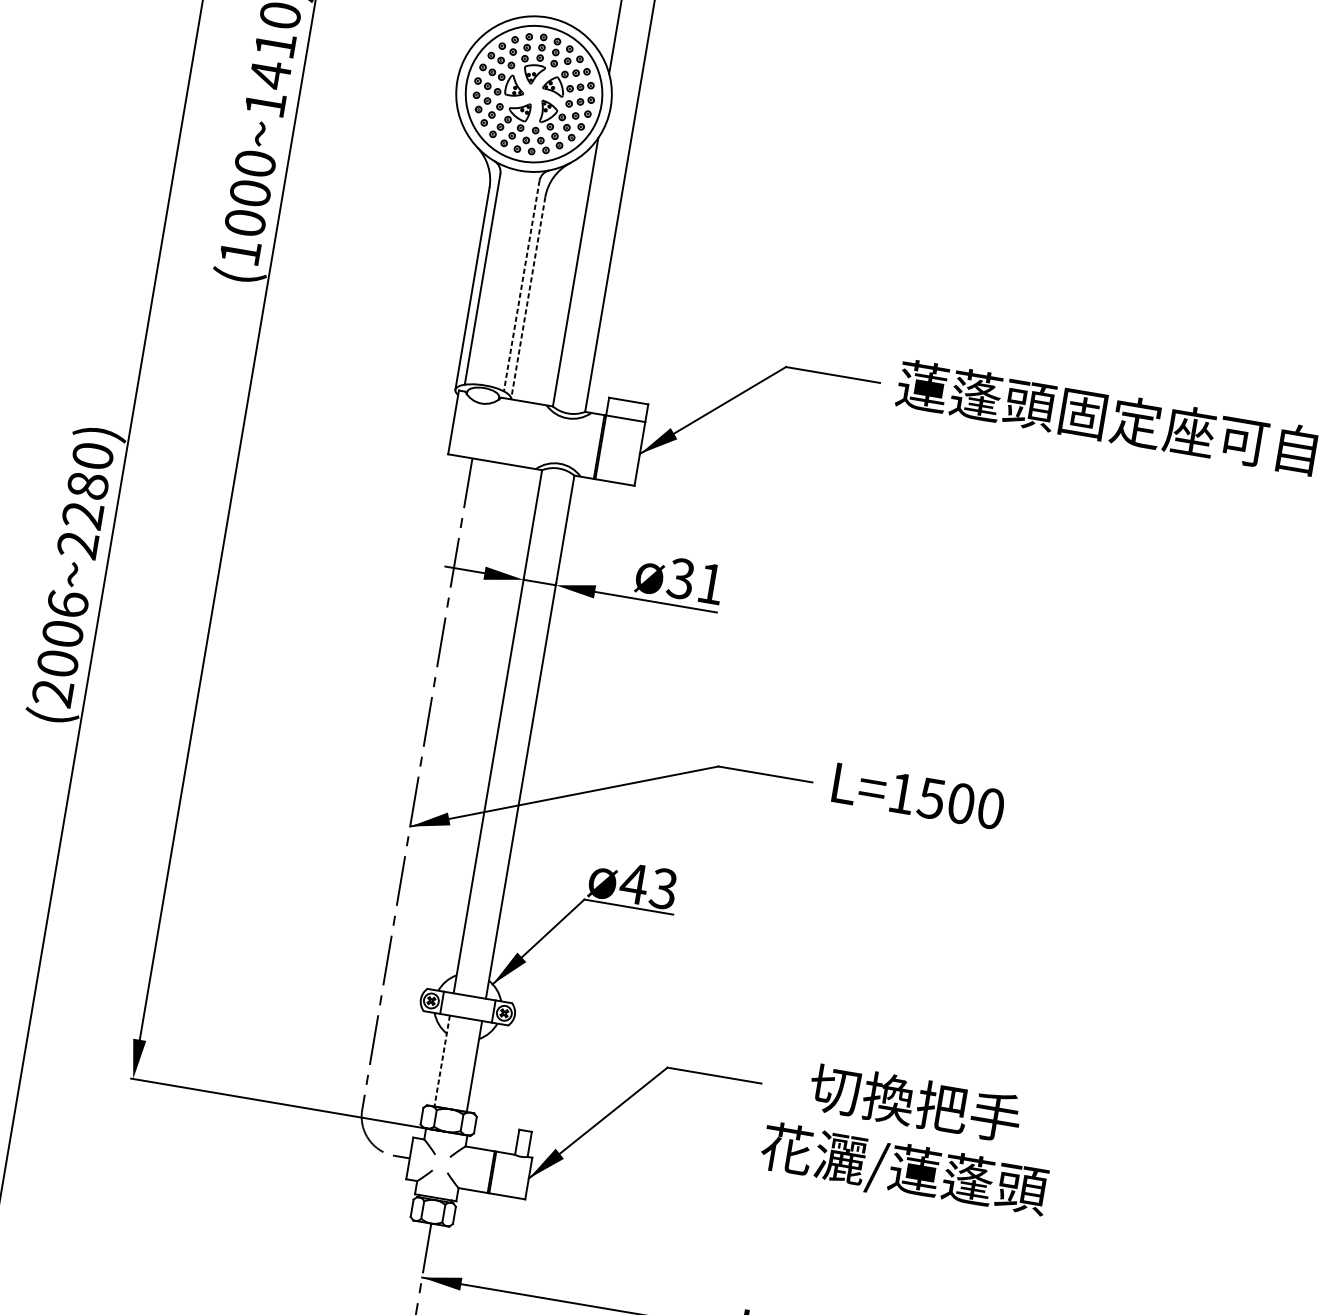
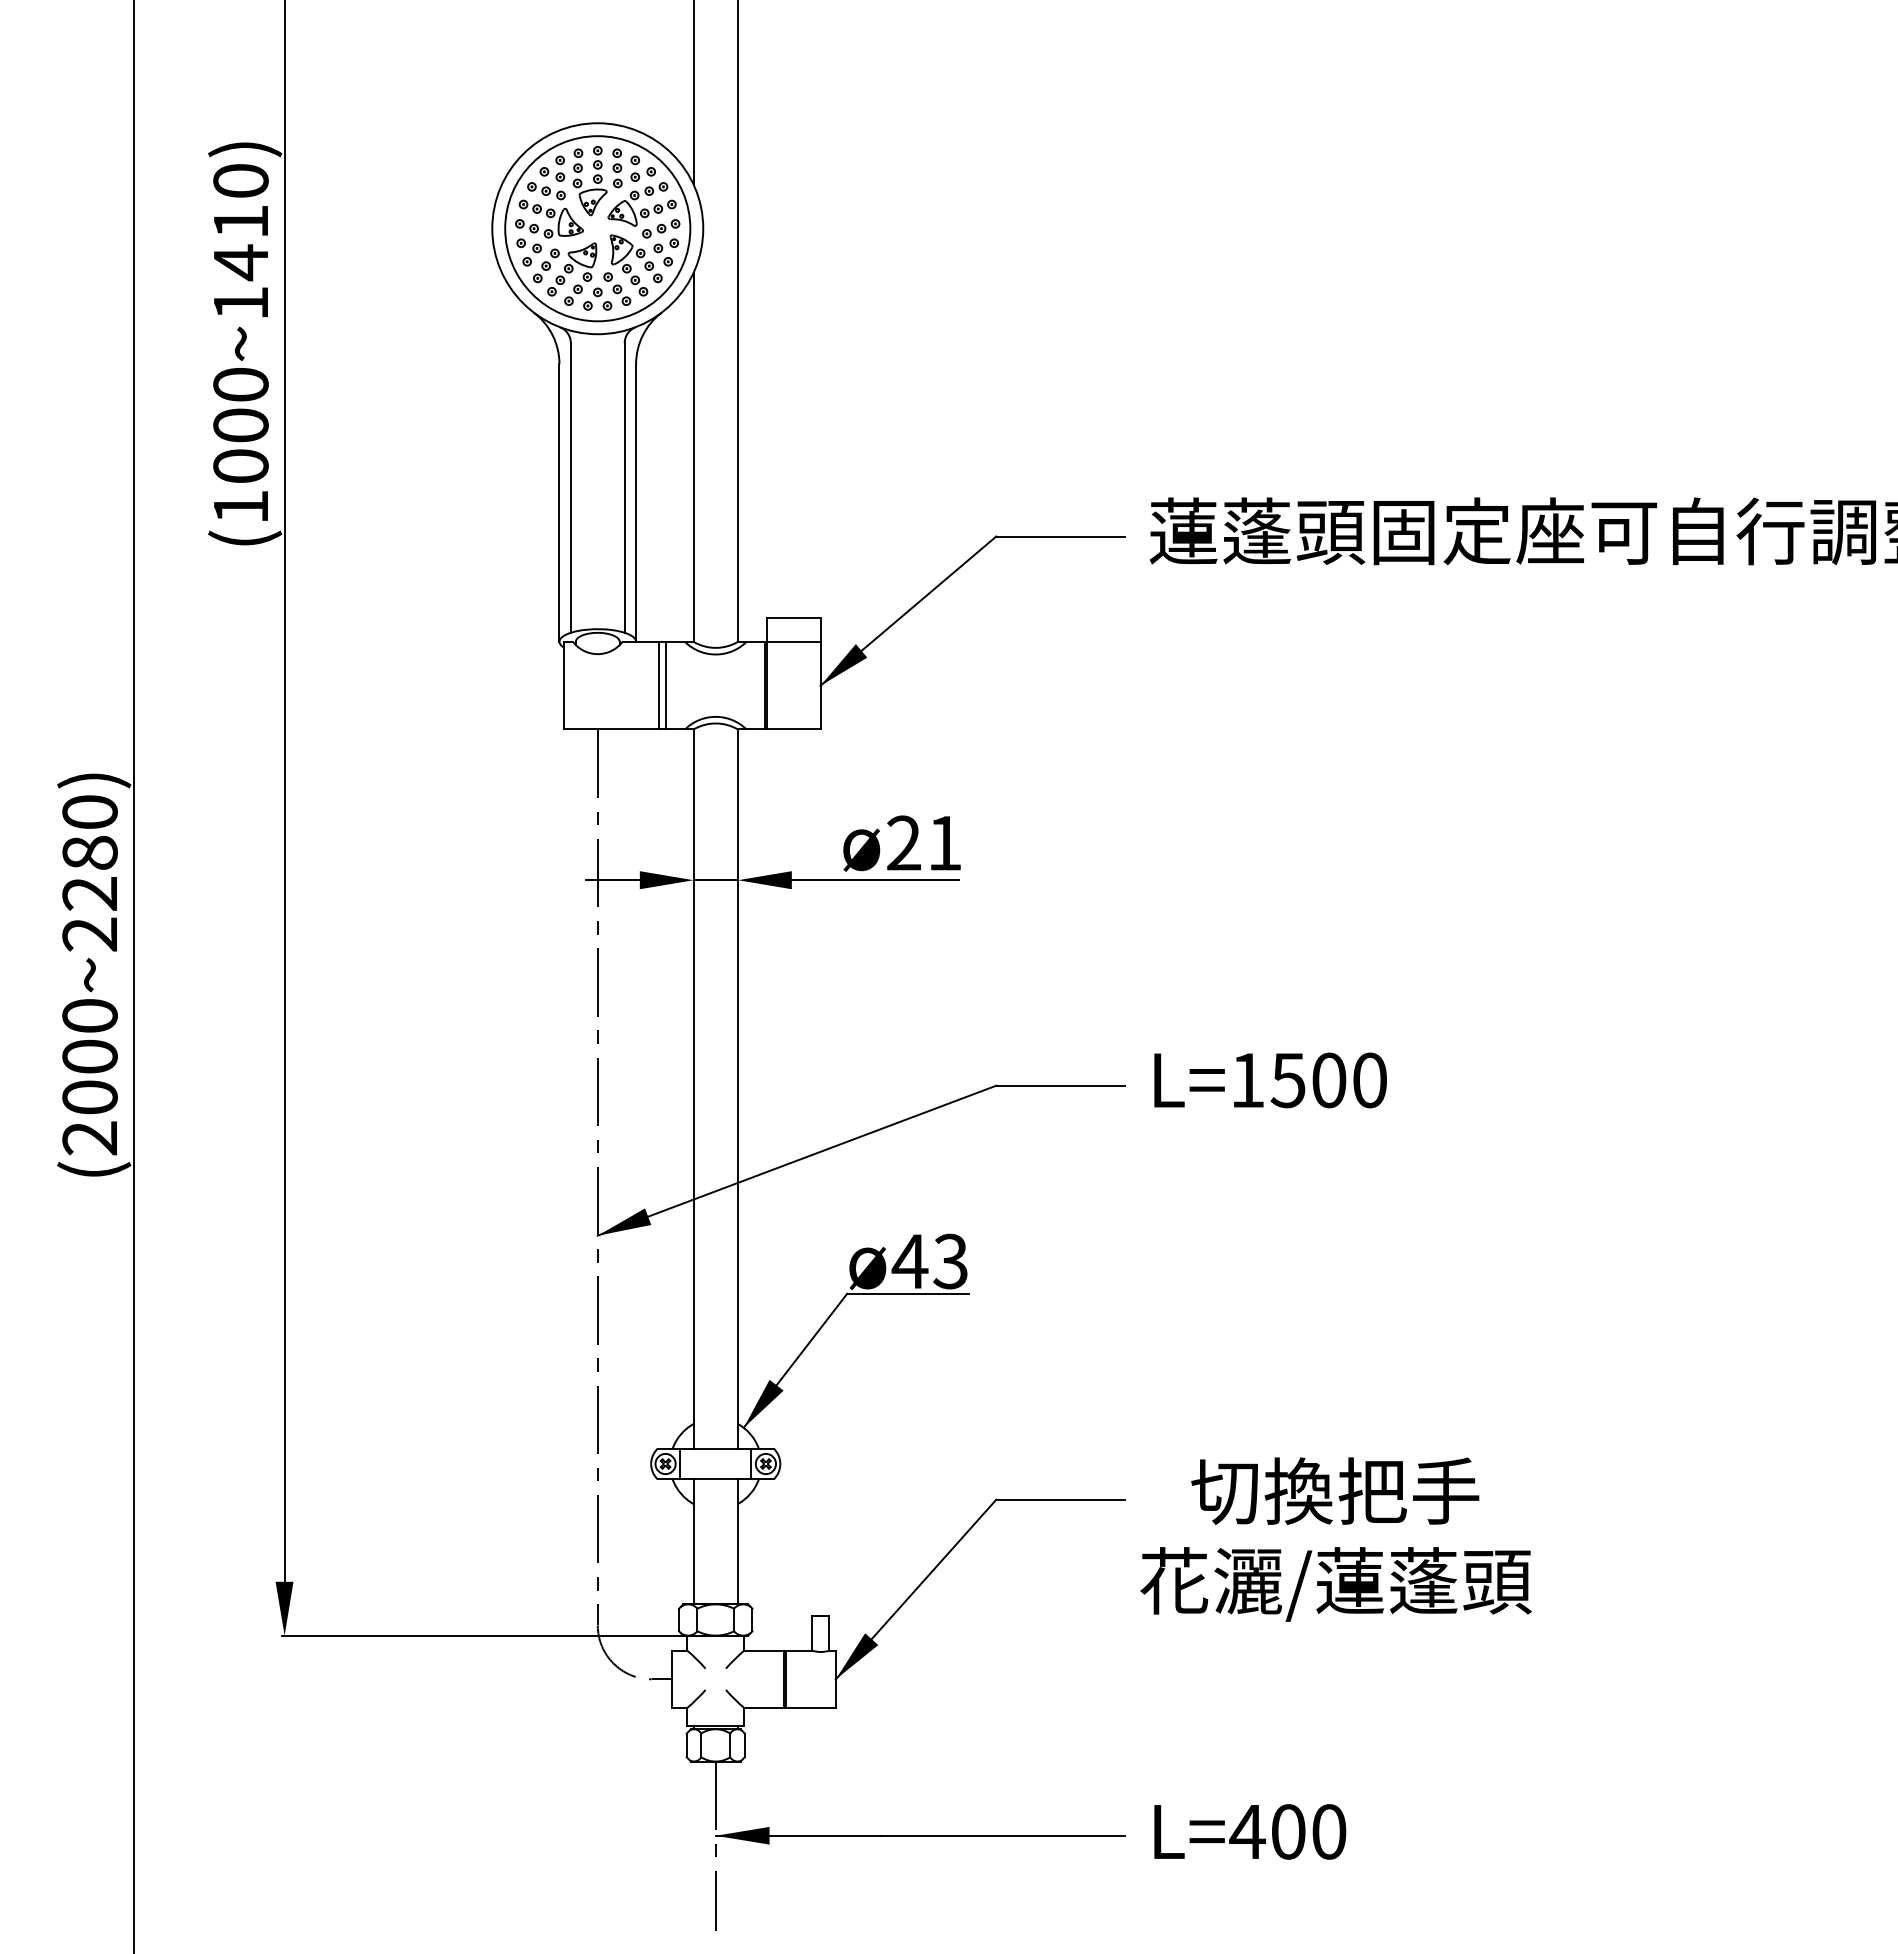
line: (521, 286) -> (624, 488), dashed -> solid
line: (528, 298) -> (636, 502), dashed -> solid
line: (522, 433) -> (659, 685), added
line: (527, 434) -> (665, 685), added
text: (680, 578) -> (903, 843), ø31 -> ø21
text: (67, 603) -> (89, 1015), (2006~2280) -> (2000~2280)
line: (442, 1060) -> (693, 1541), dashed -> solid

